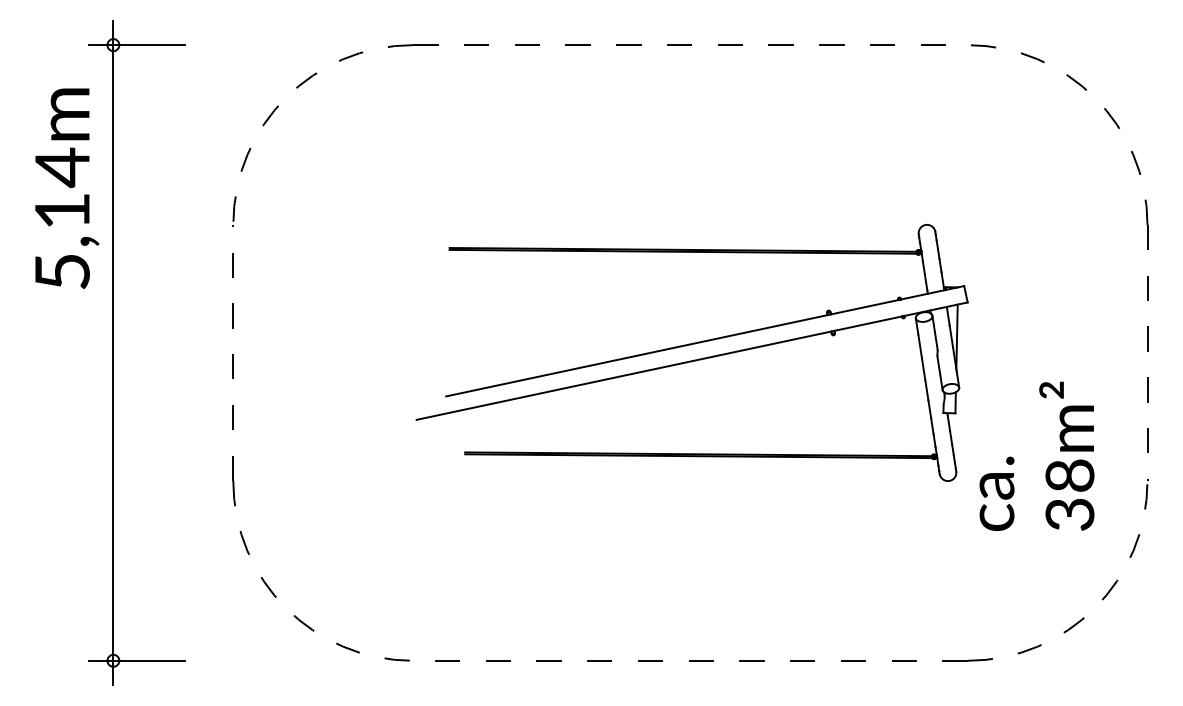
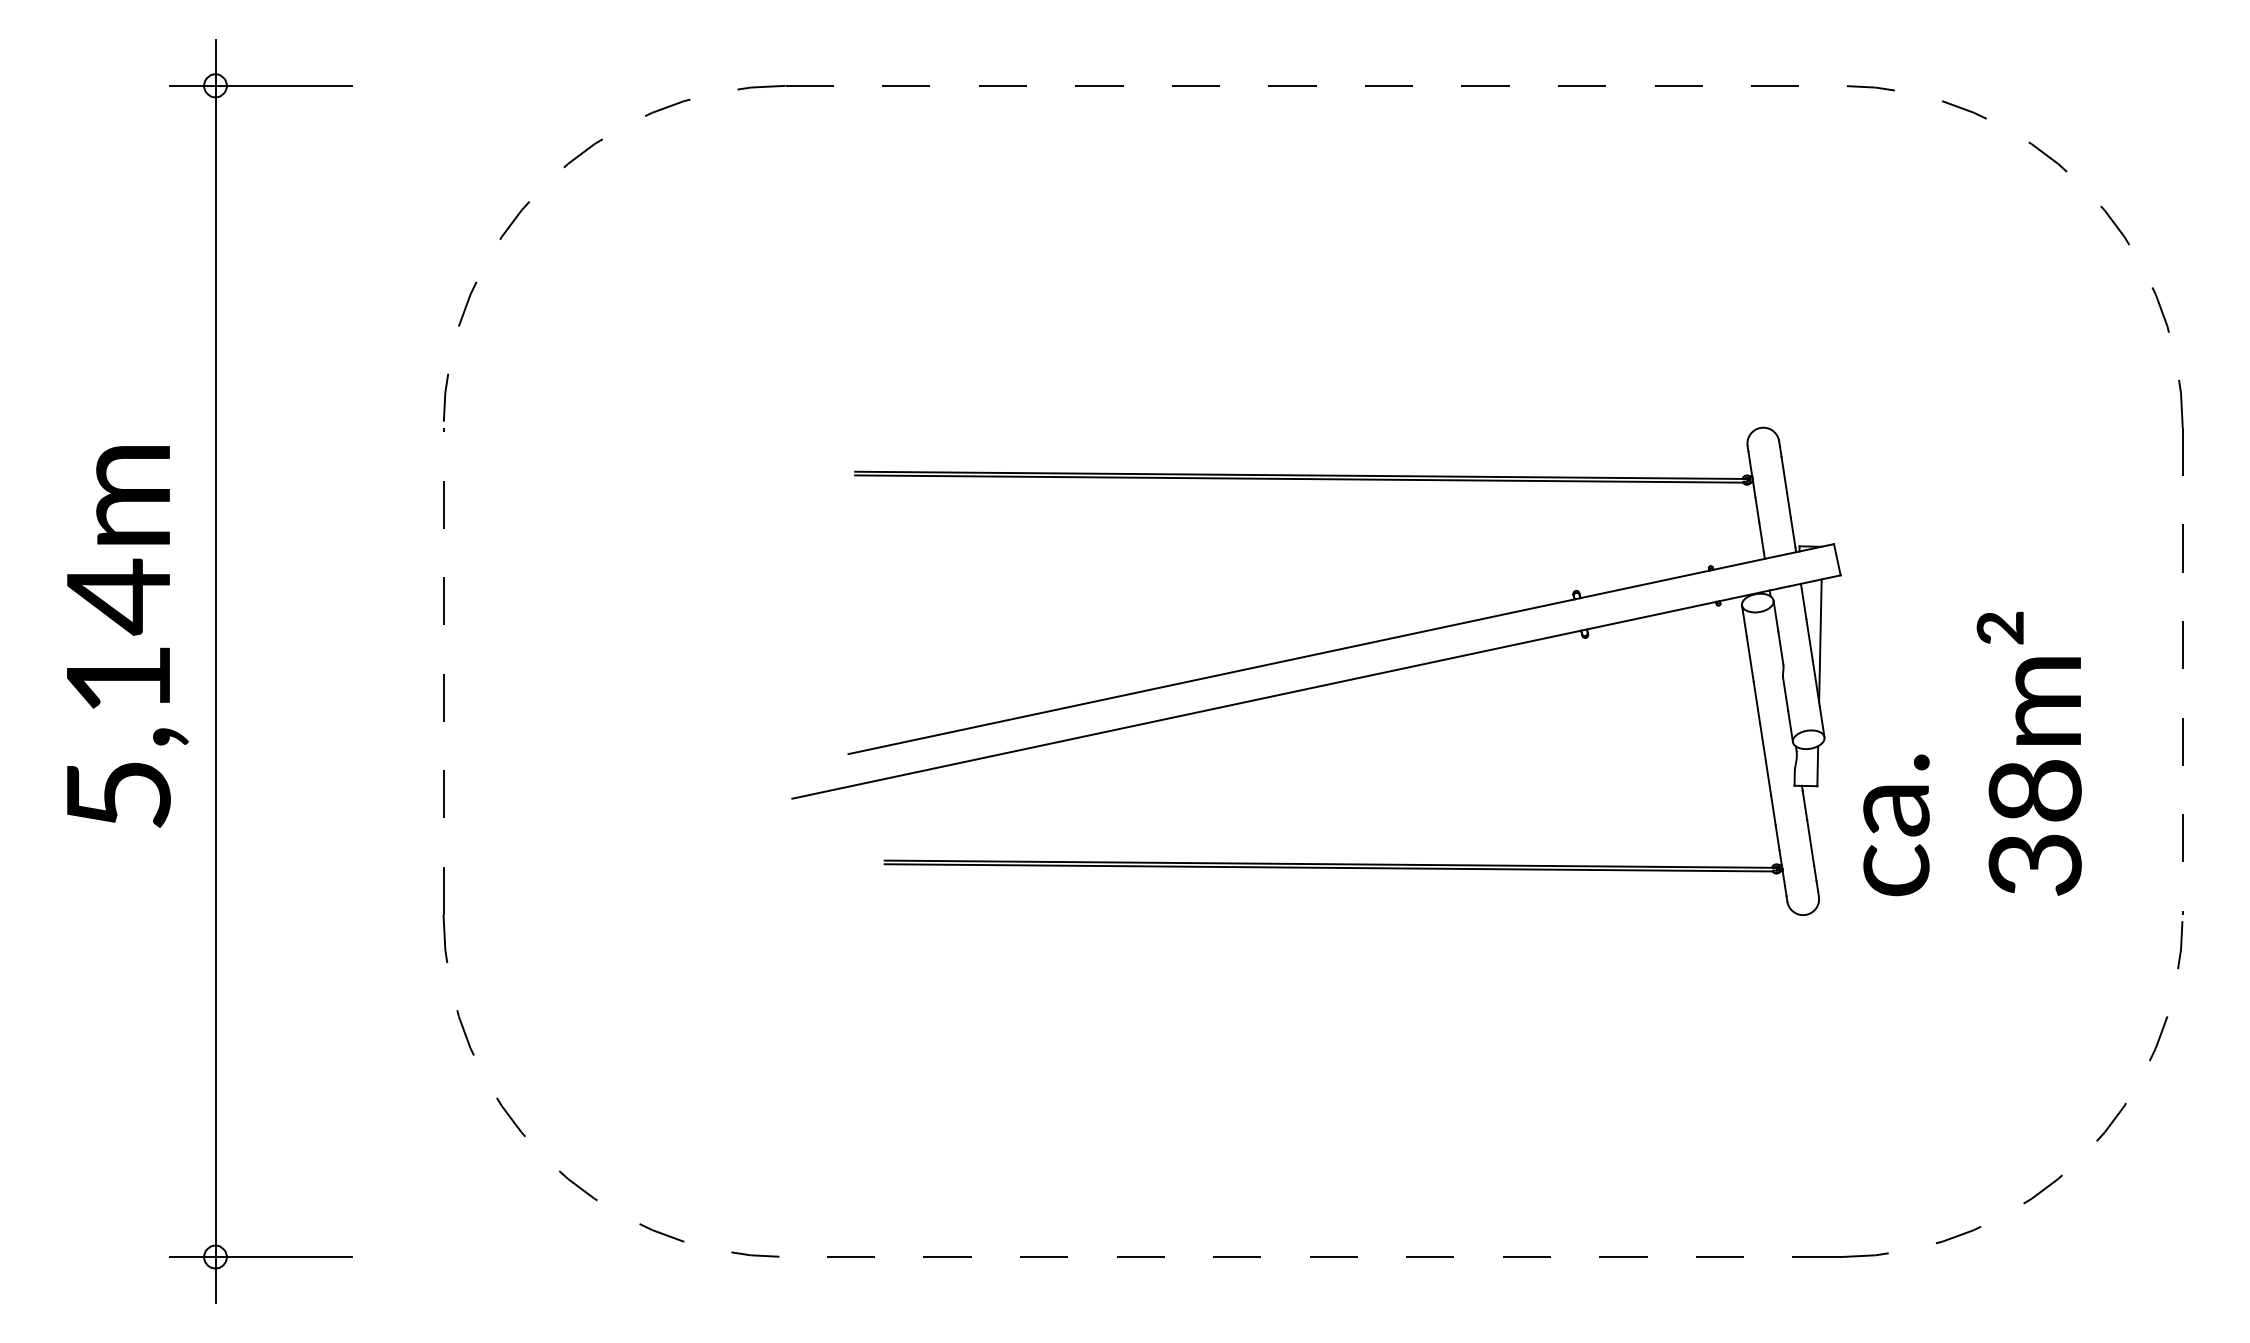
text: (67, 188) -> (128, 636), moved
text: (1036, 455) -> (1971, 752), moved

